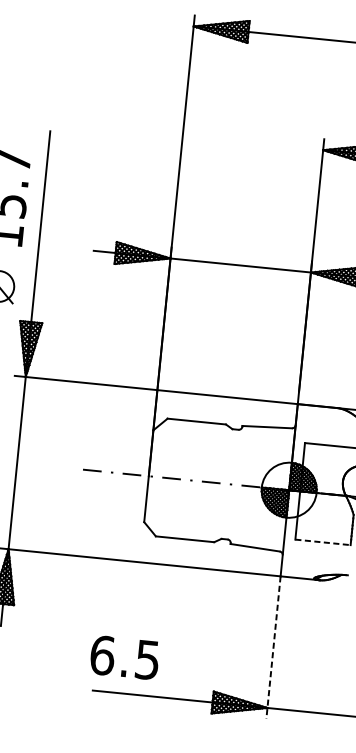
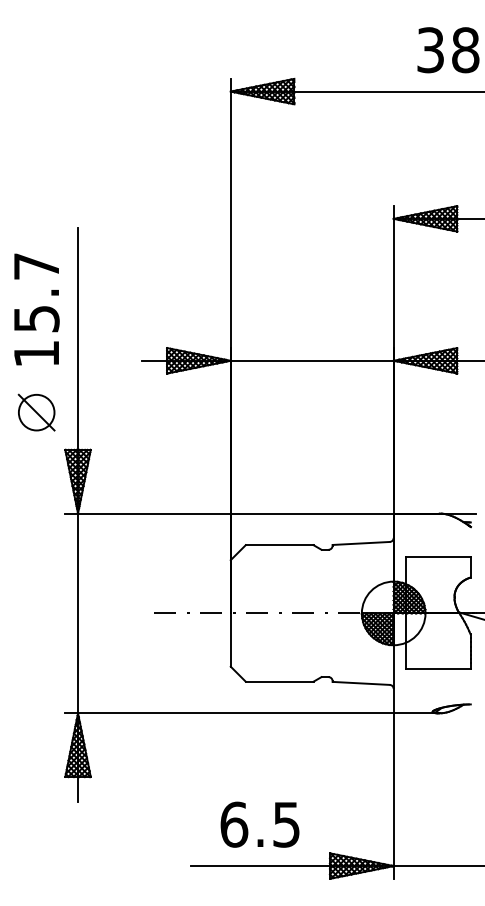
line: (323, 542) -> (439, 669), dashed -> solid
line: (273, 647) -> (393, 796), dashed -> solid
text: (124, 657) -> (259, 824), moved

